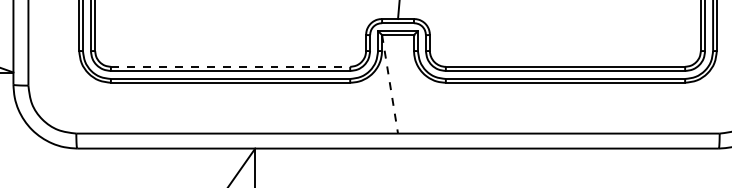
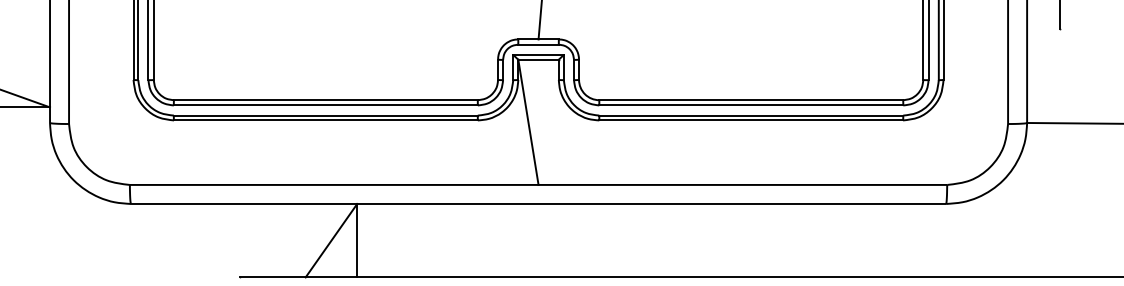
line: (230, 67) -> (325, 100), dashed -> solid
line: (390, 84) -> (528, 122), dashed -> solid

